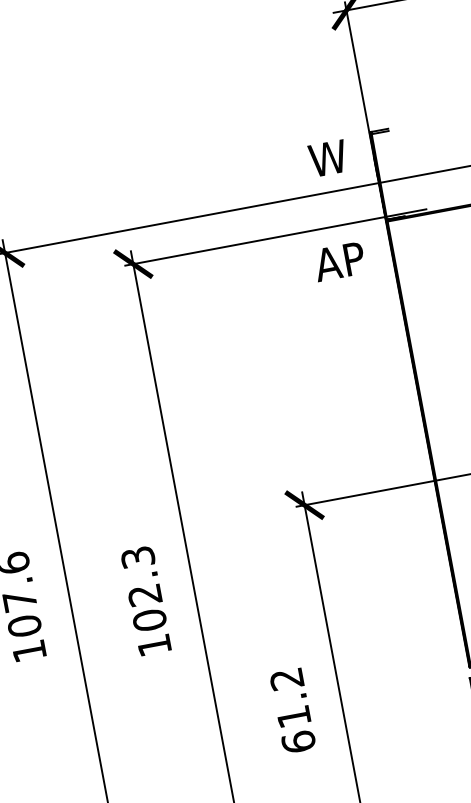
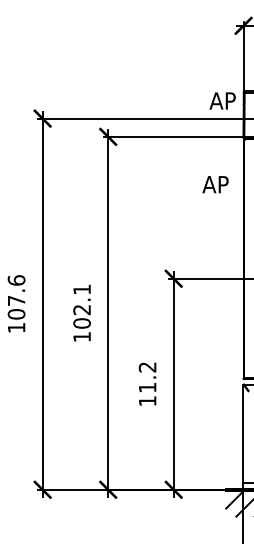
text: (333, 156) -> (222, 100), W -> AP
text: (339, 261) -> (215, 184), moved
text: (136, 557) -> (81, 289), 102.3 -> 102.1
text: (298, 740) -> (147, 400), 61.2 -> 11.2

